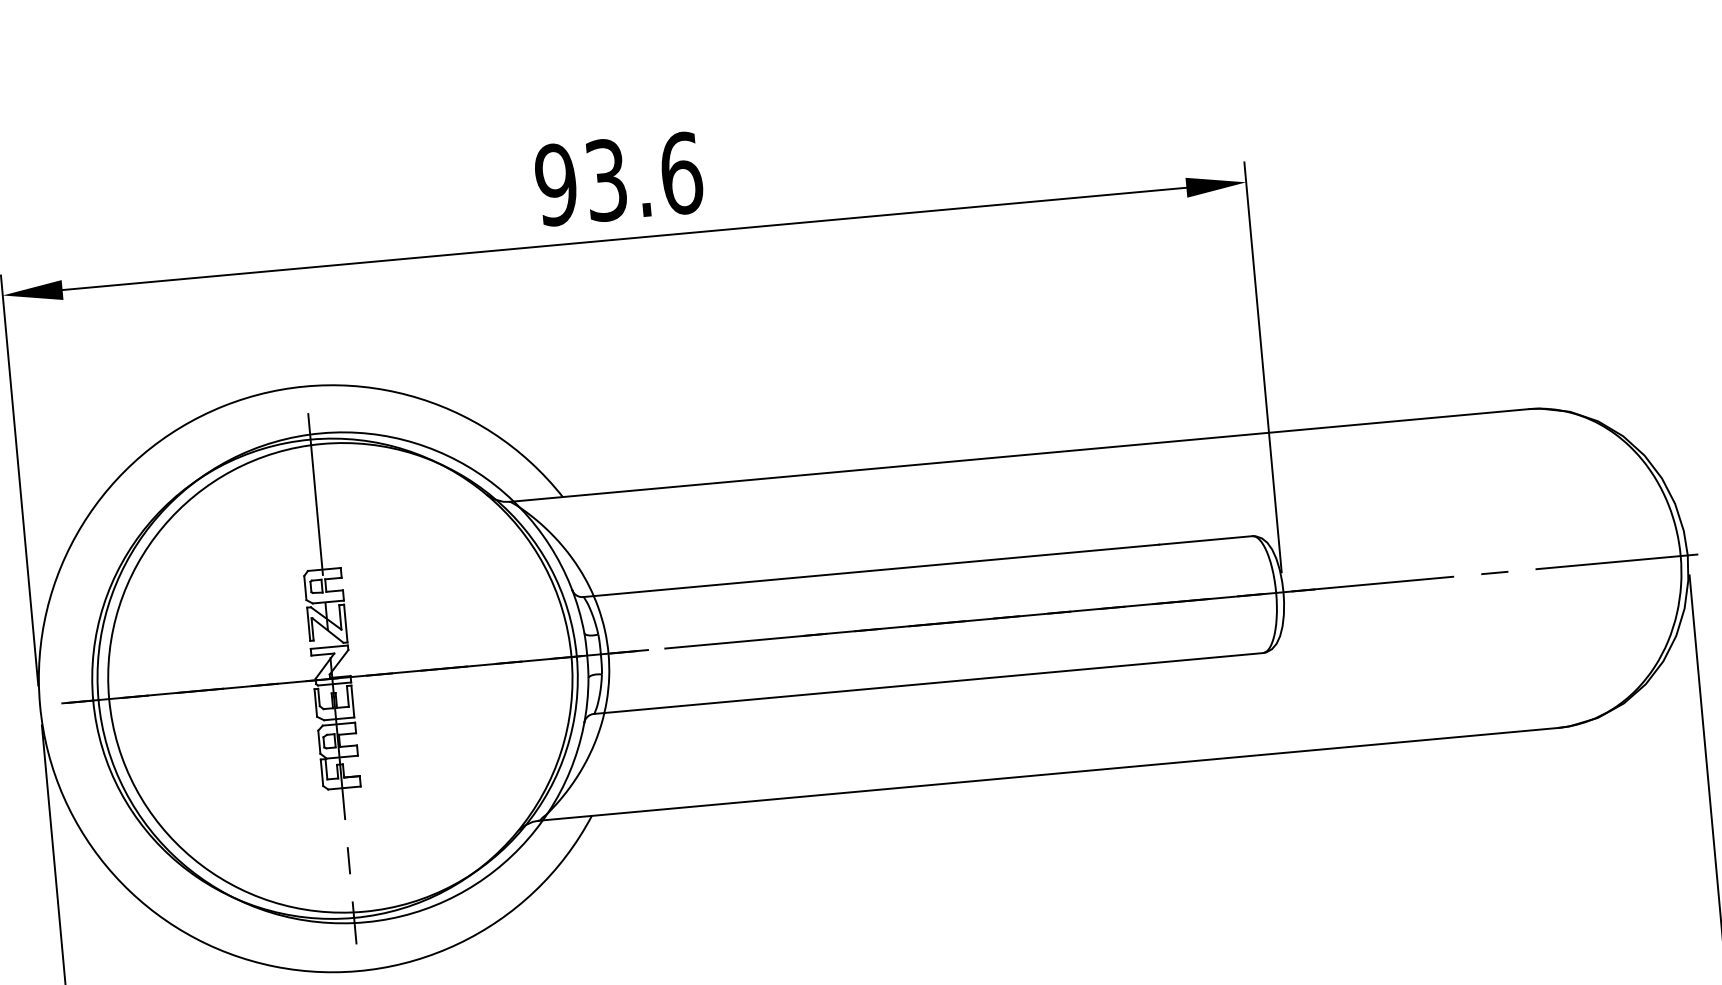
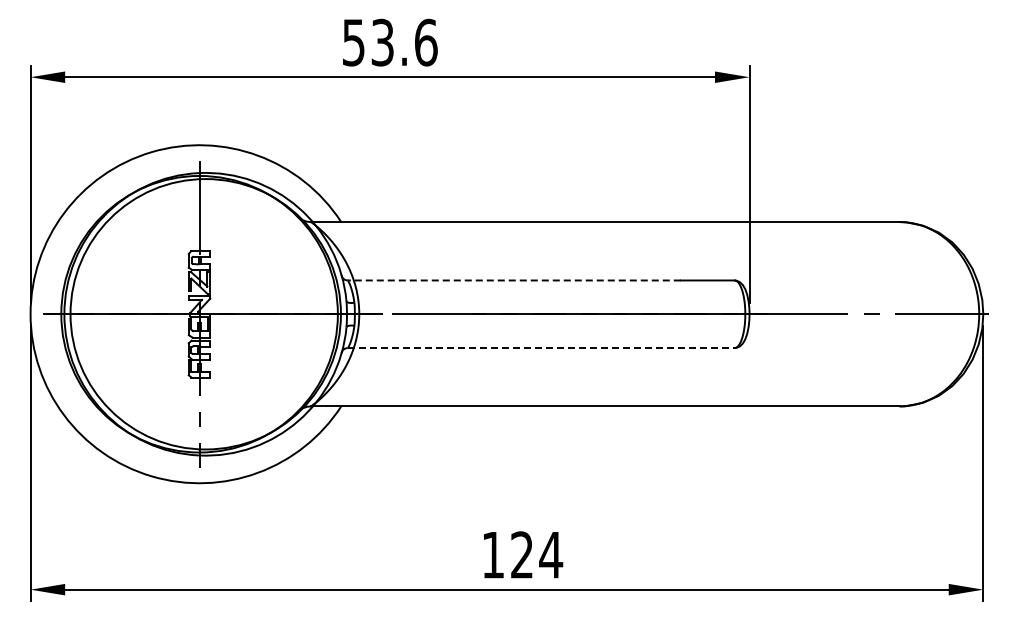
text: (555, 184) -> (353, 42), 93.6 -> 53.6
line: (871, 570) -> (514, 280), solid -> dashed
line: (929, 684) -> (541, 348), solid -> dashed

